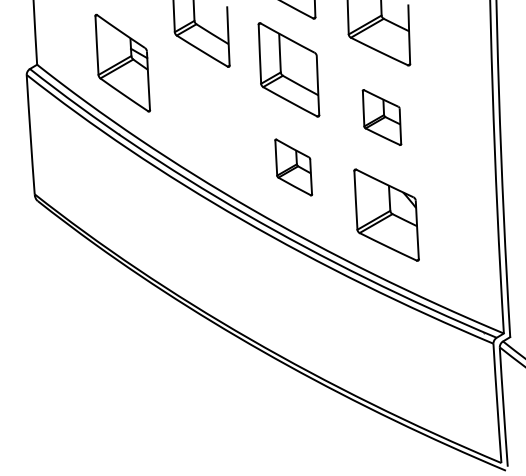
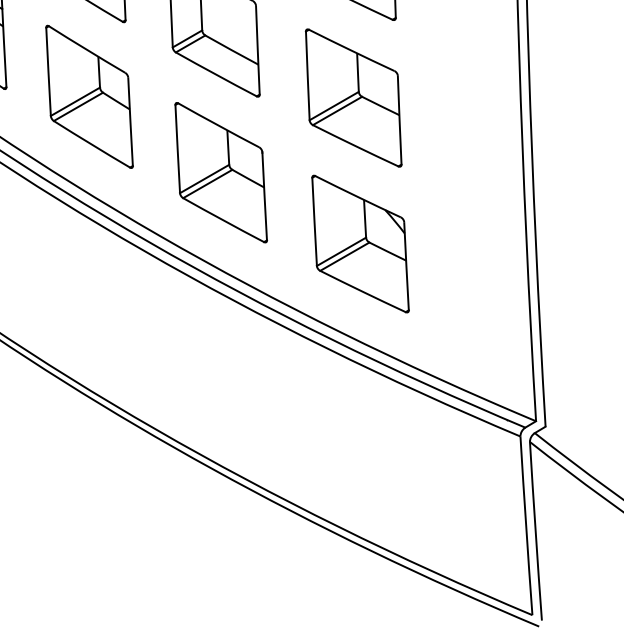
part: (205, 116) -> (89, 96), added
part: (381, 117) -> (352, 97), size x1.67
part: (293, 167) -> (221, 172), size x1.67

